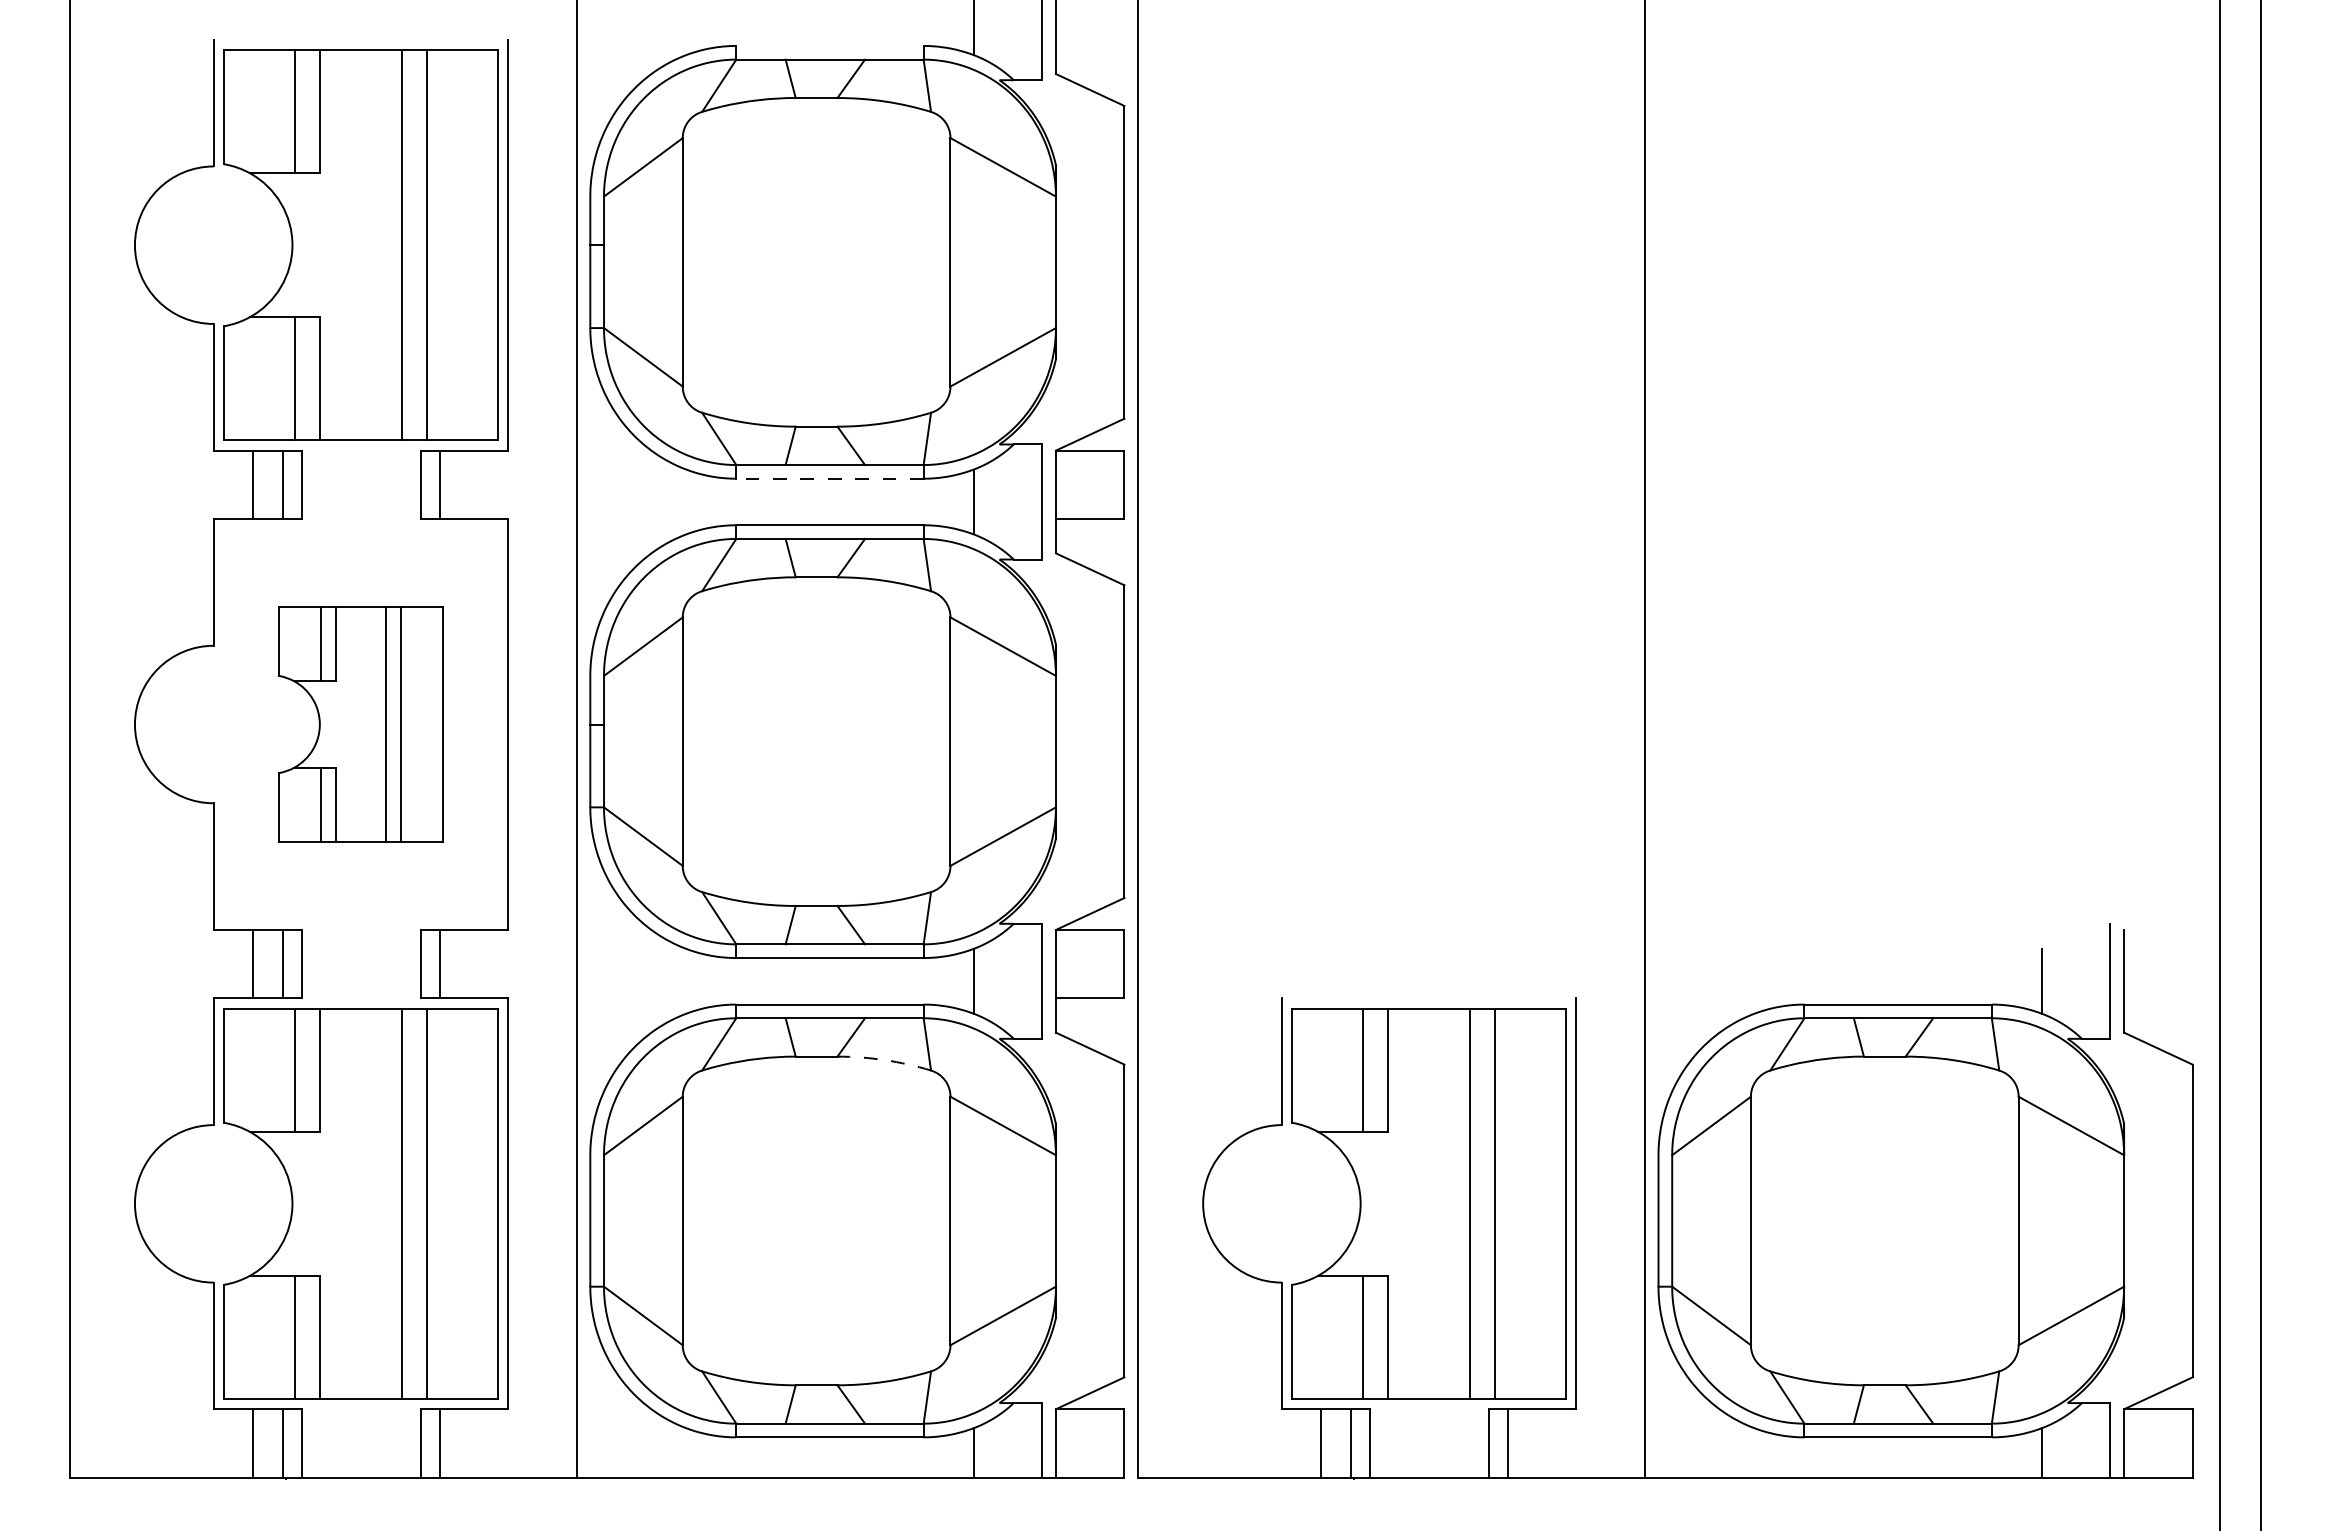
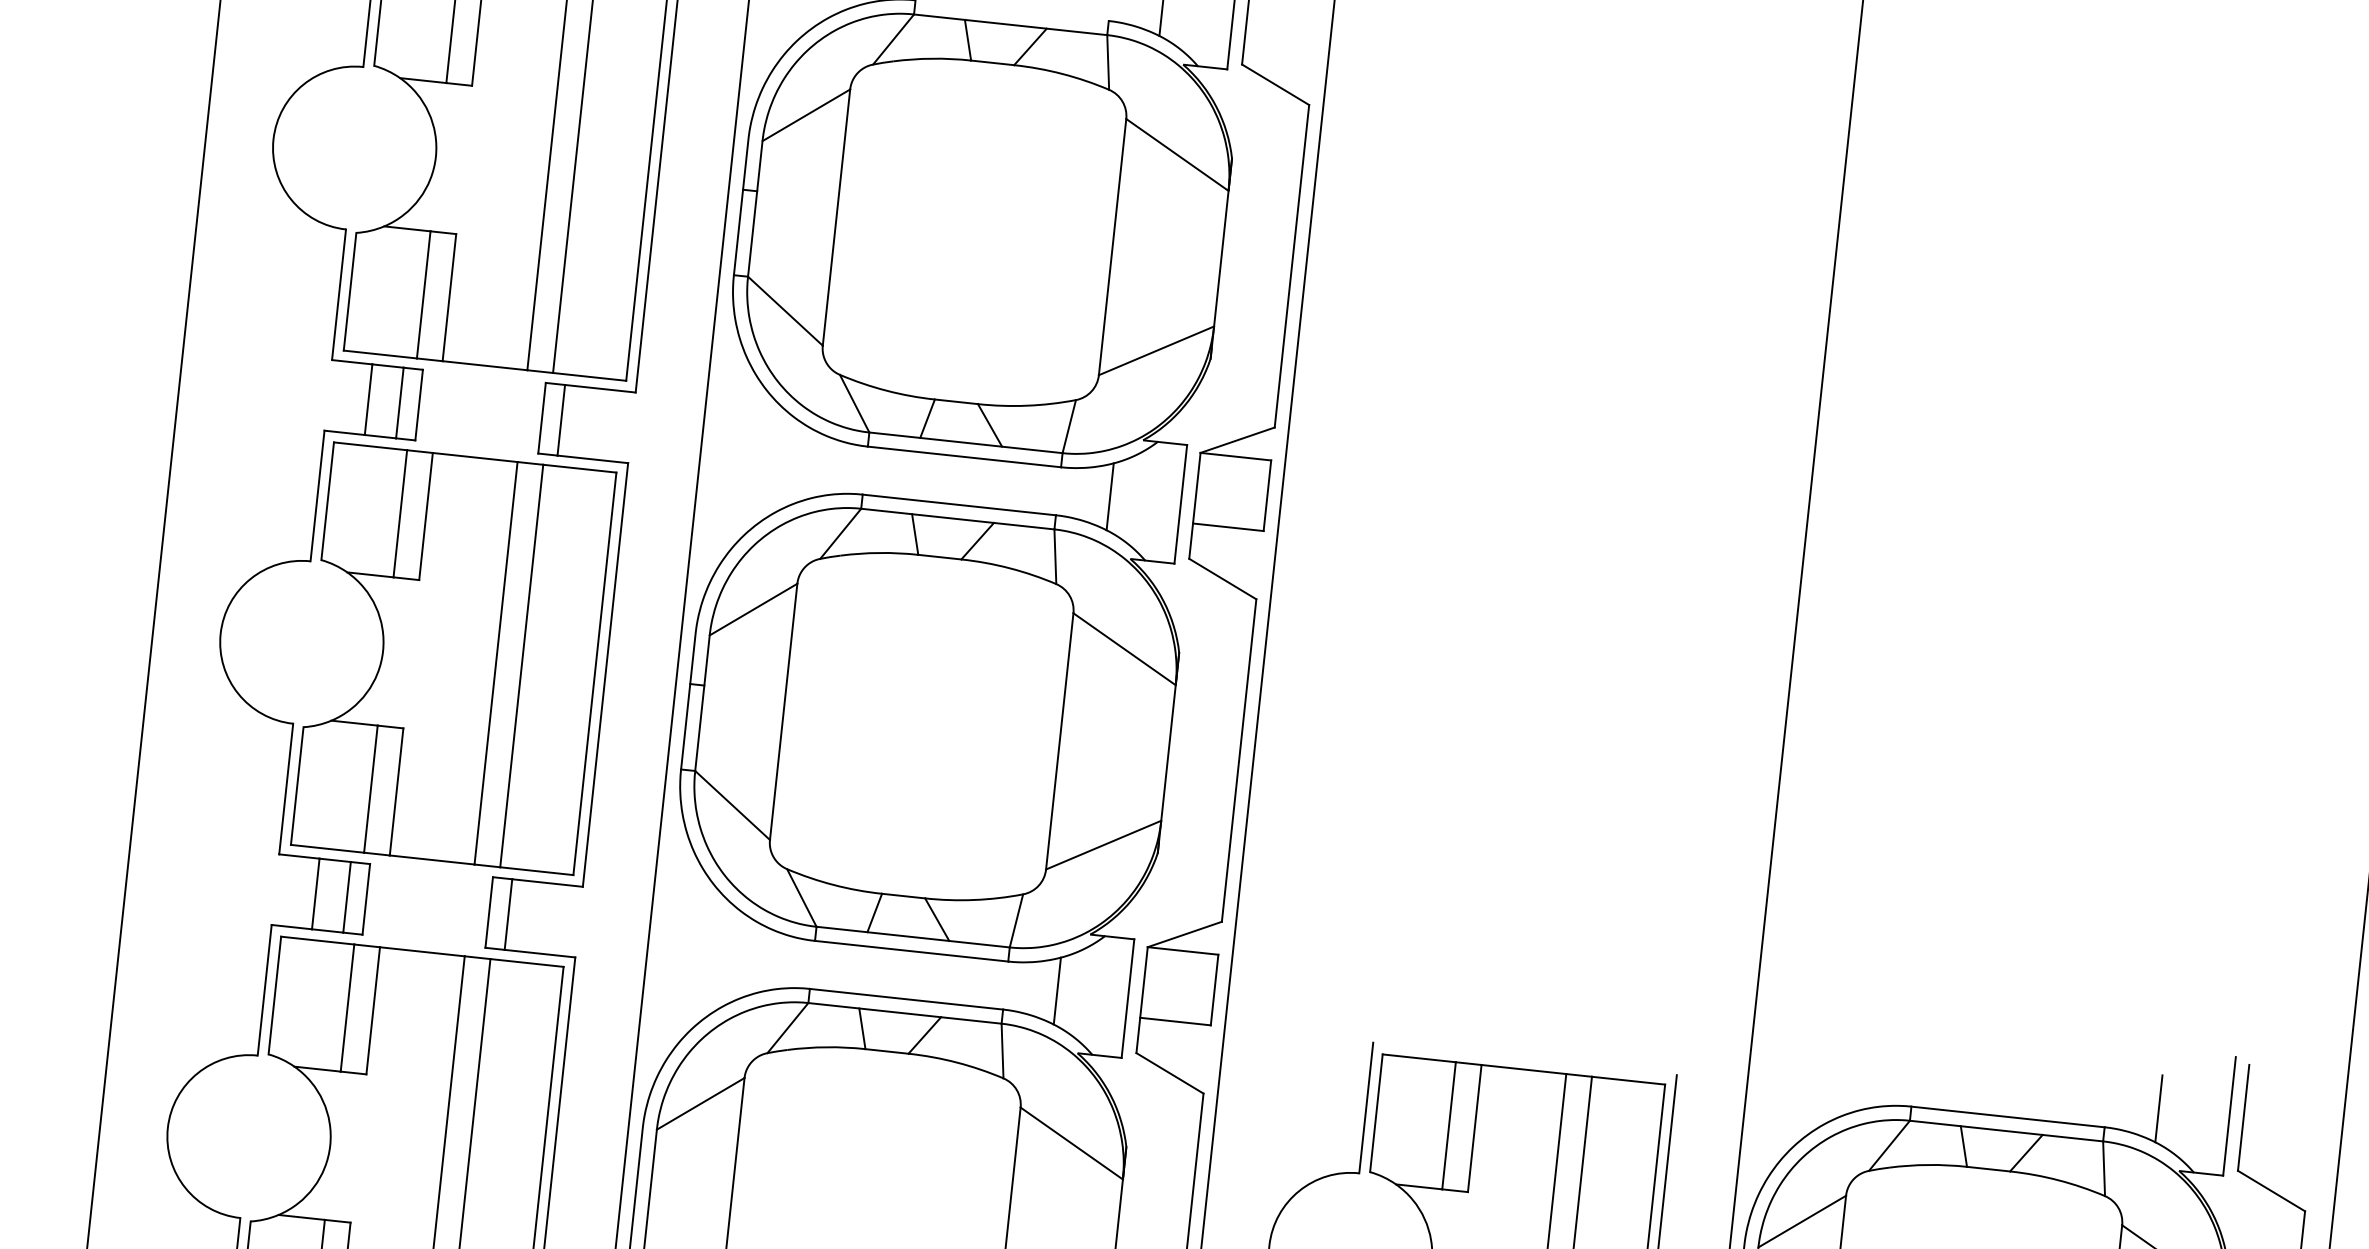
line: (829, 478) -> (964, 456), dashed -> solid
part: (360, 724) -> (453, 658), size x1.67
arc: (884, 1060) -> (956, 1062), dashed -> solid

